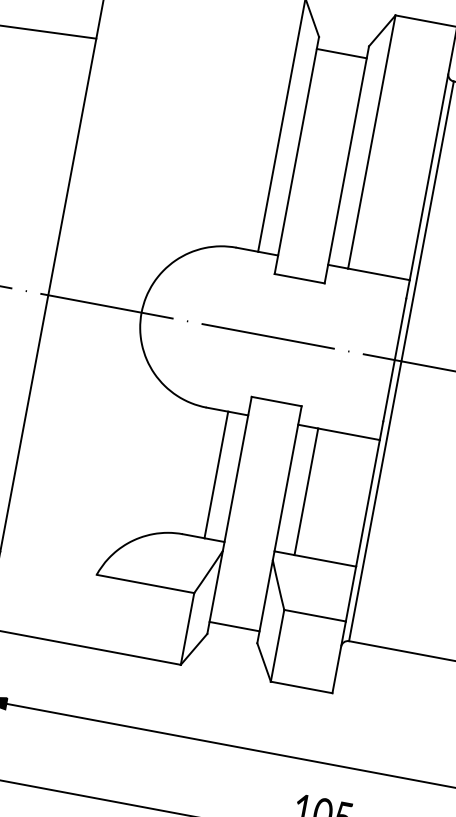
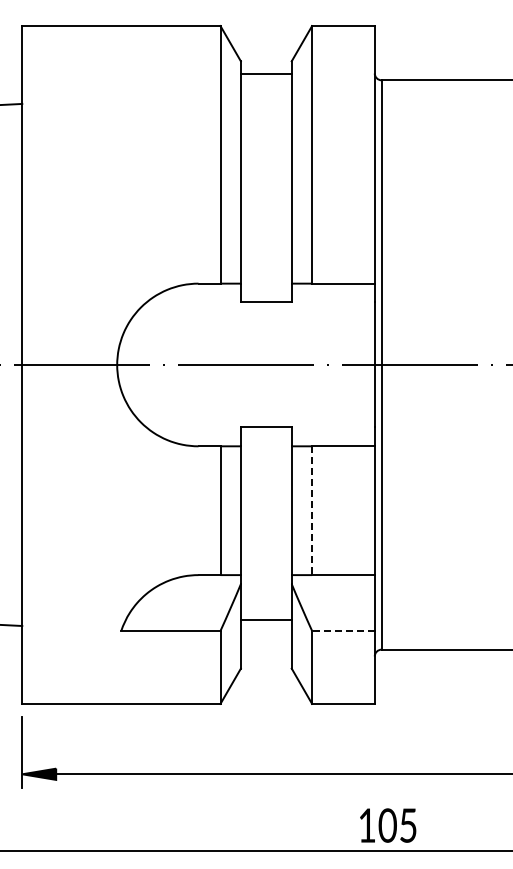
line: (306, 492) -> (312, 511), solid -> dashed
line: (314, 615) -> (342, 630), solid -> dashed
line: (233, 626) -> (265, 620), moved

